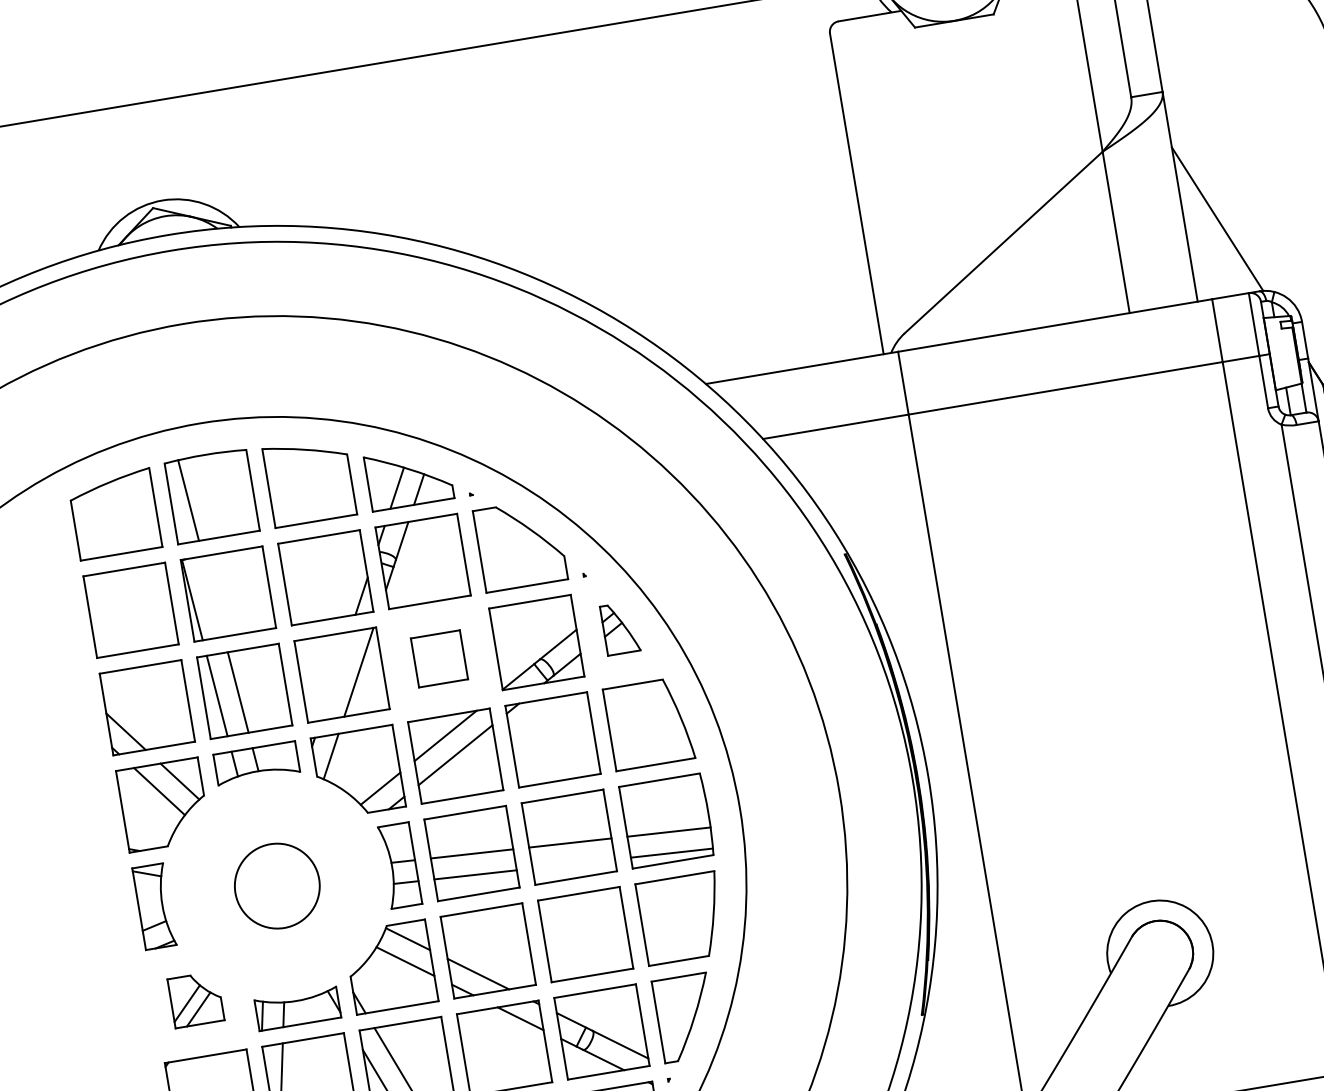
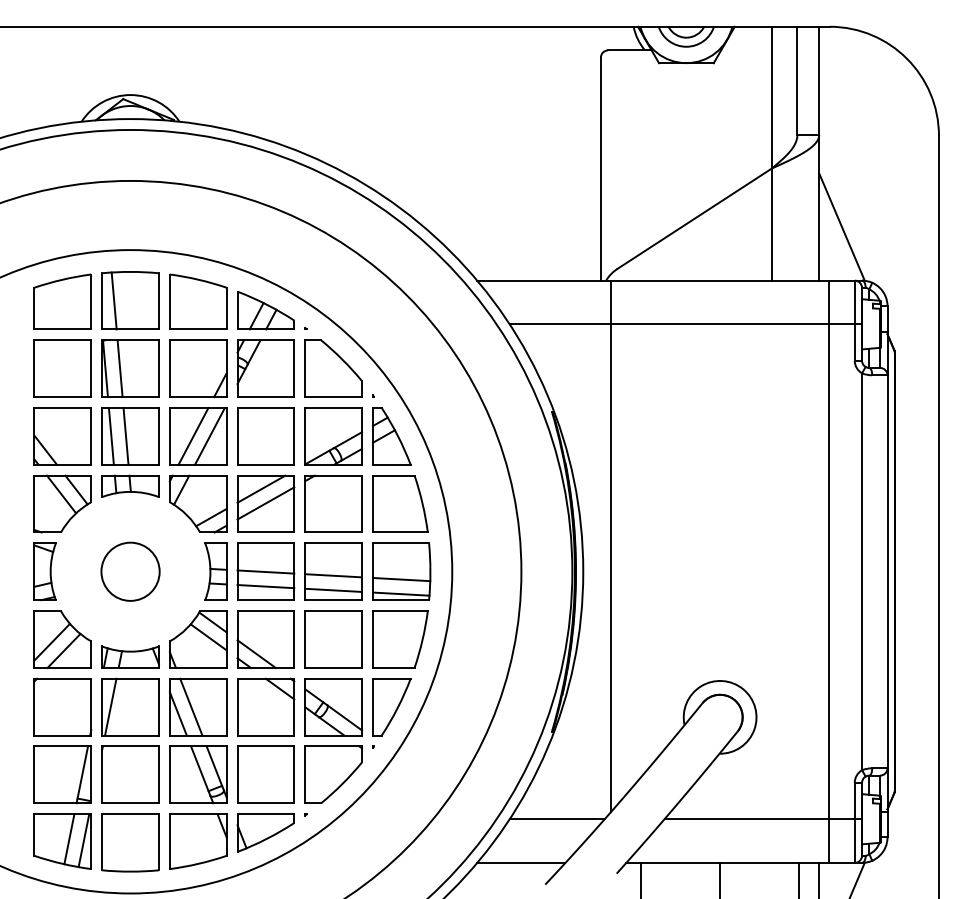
line: (212, 596) -> (119, 368), added
part: (620, 628) -> (391, 436), size x1.67
part: (438, 659) -> (265, 436), size x1.67
line: (335, 676) -> (193, 436), added
line: (573, 862) -> (333, 589), added
part: (195, 999) -> (62, 639), size x1.67

